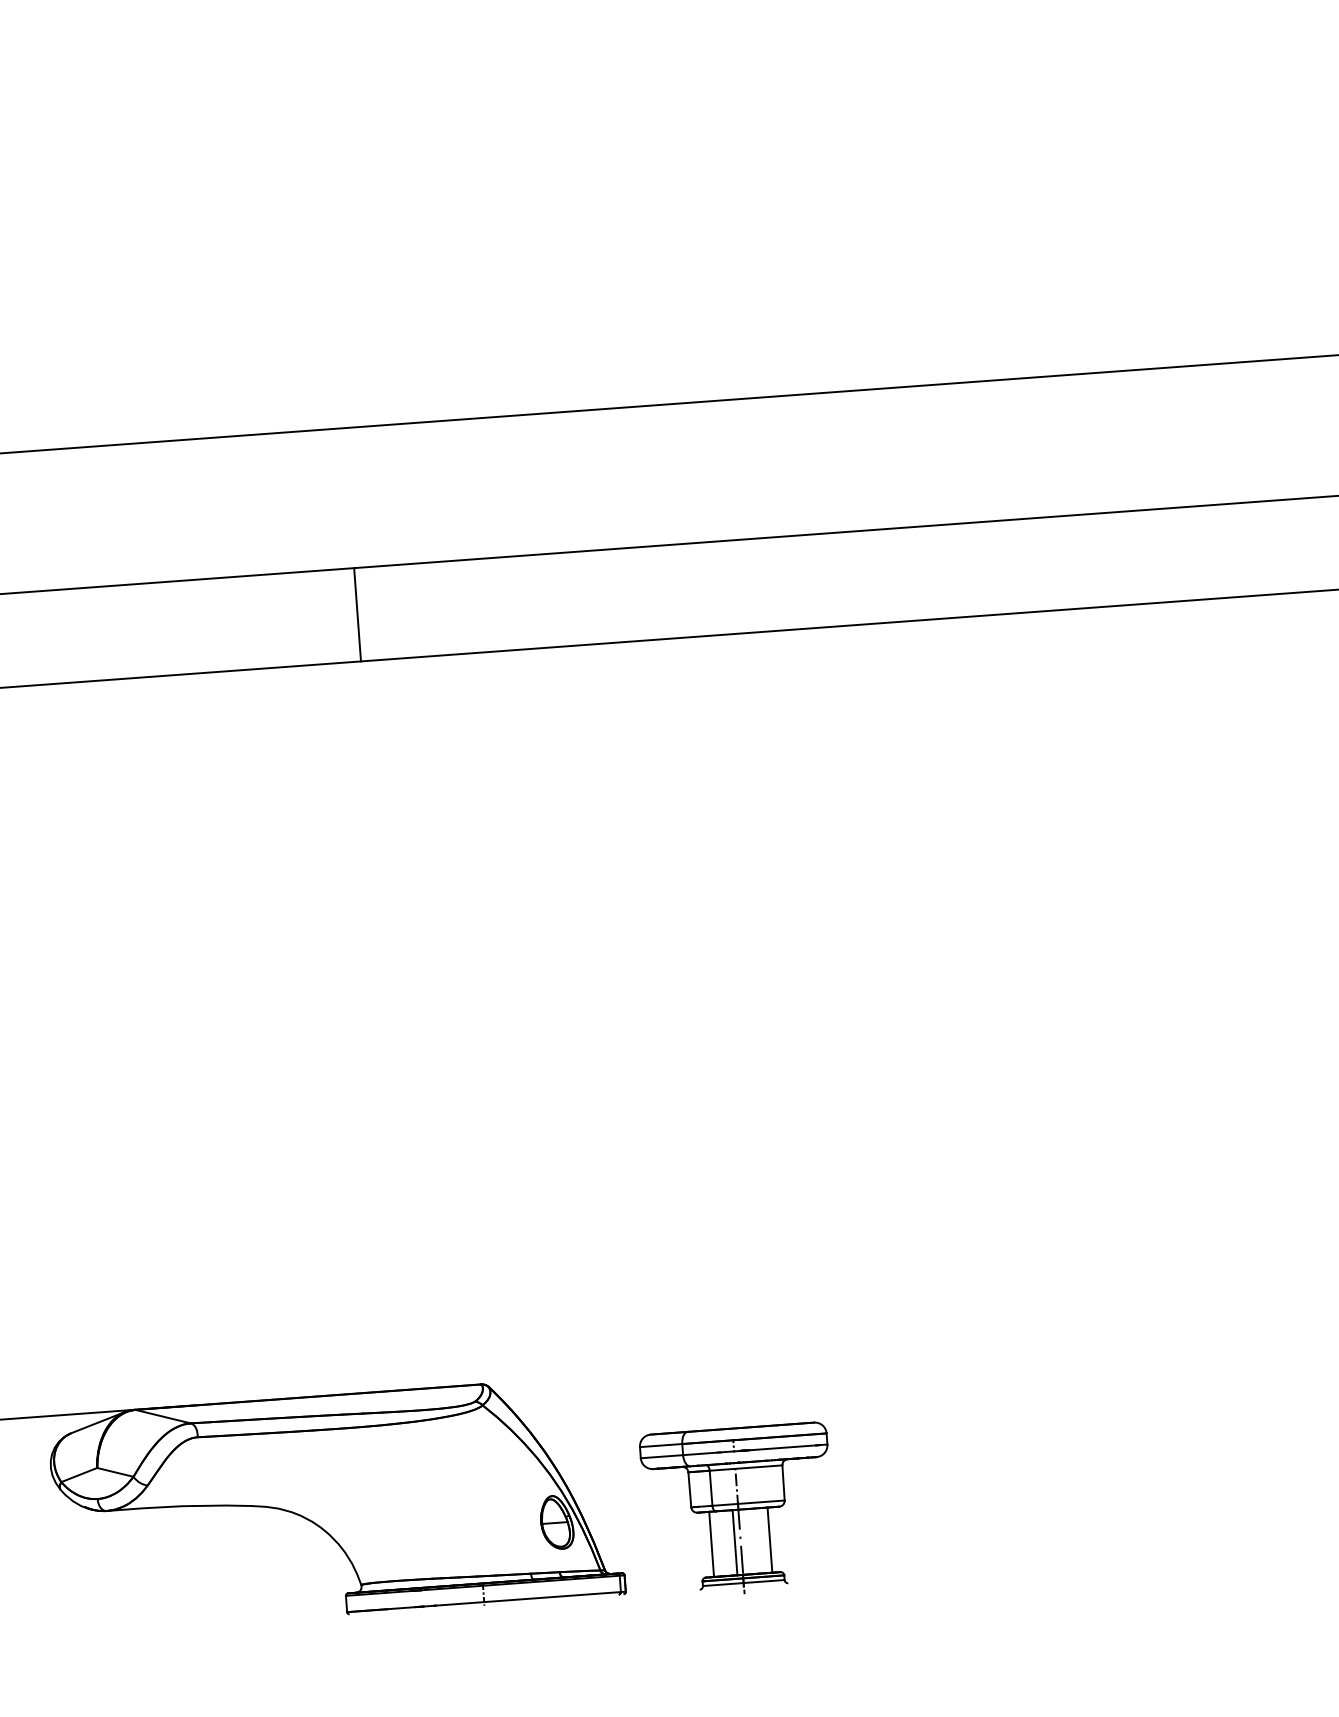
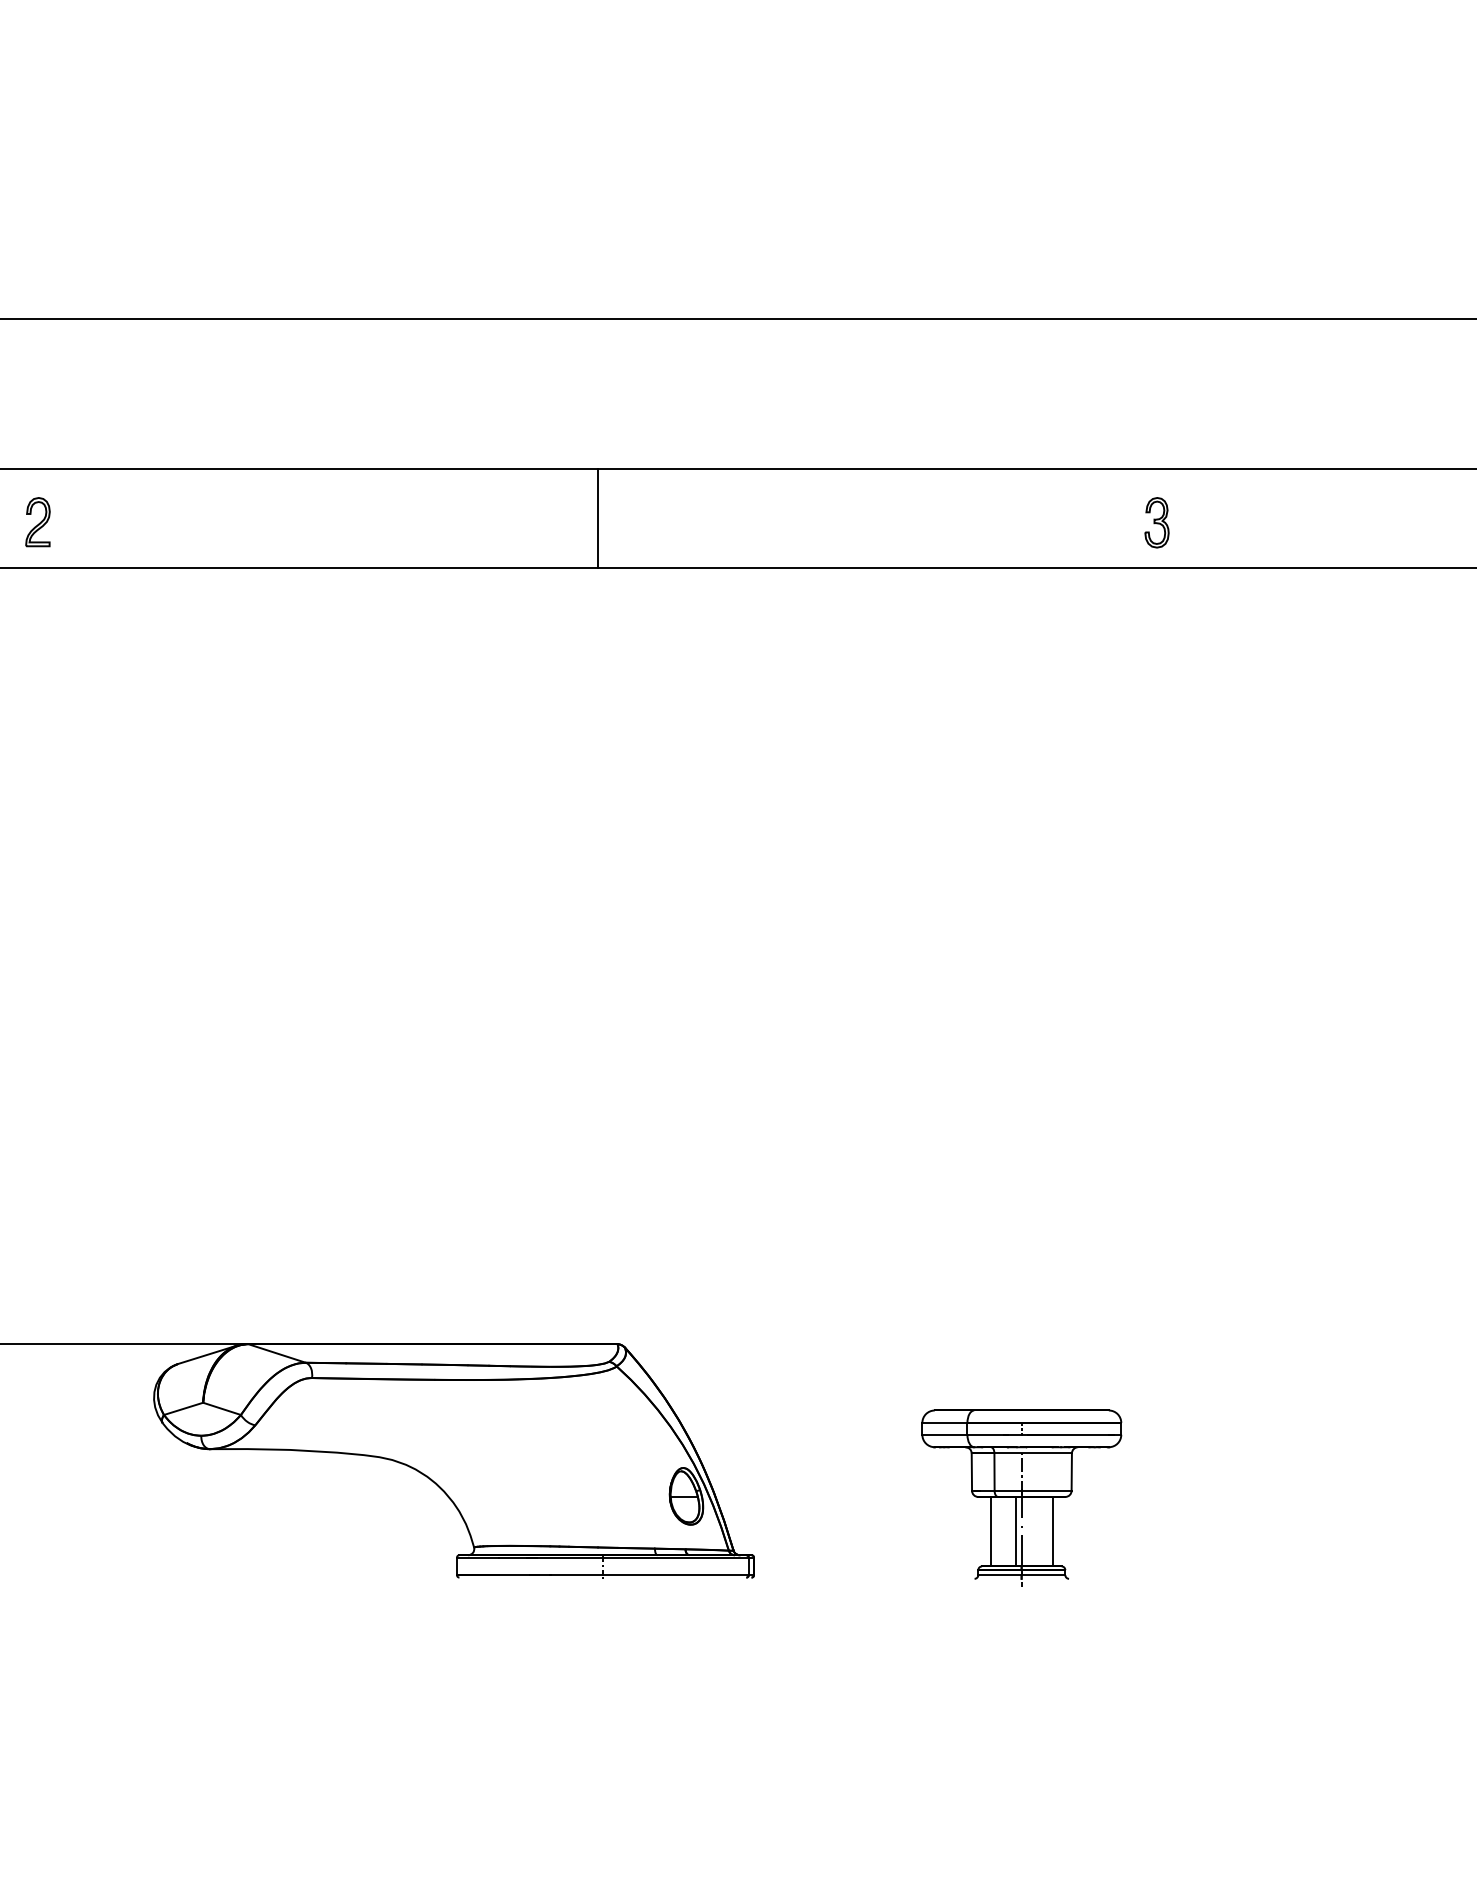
part: (930, 576) -> (1156, 522), added
line: (357, 614) -> (597, 518), moved
part: (738, 1510) -> (1021, 1497), moved

